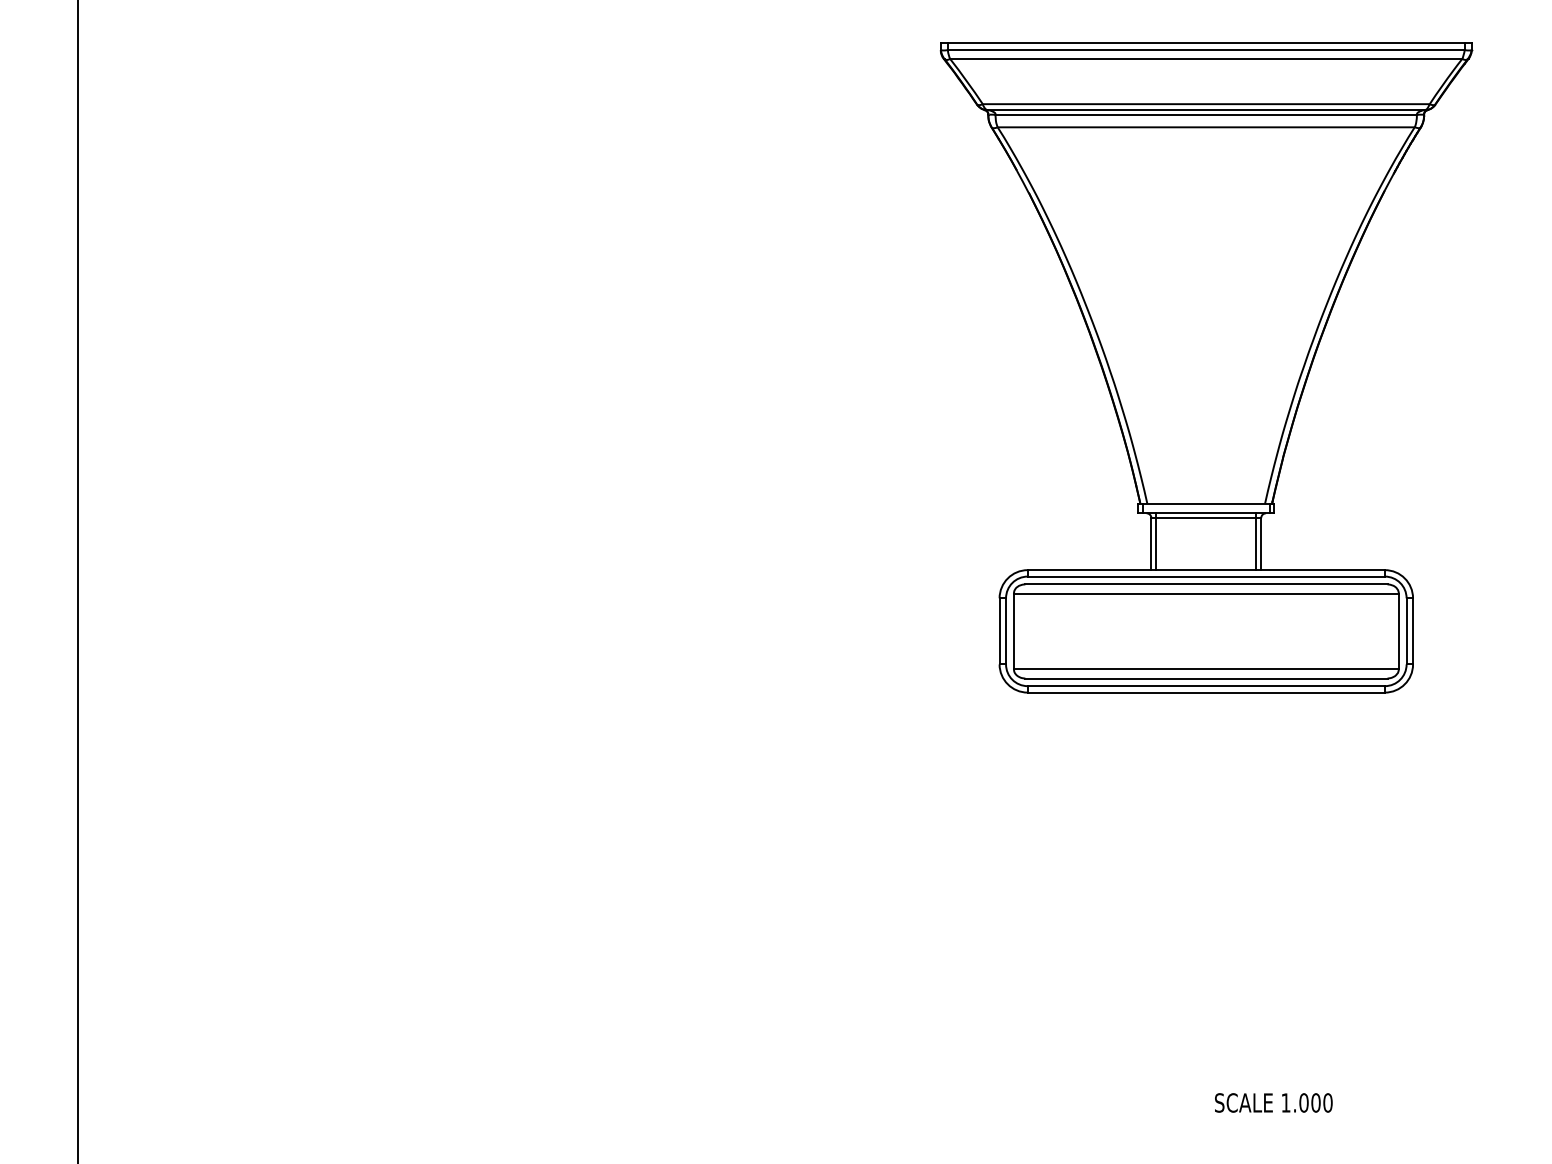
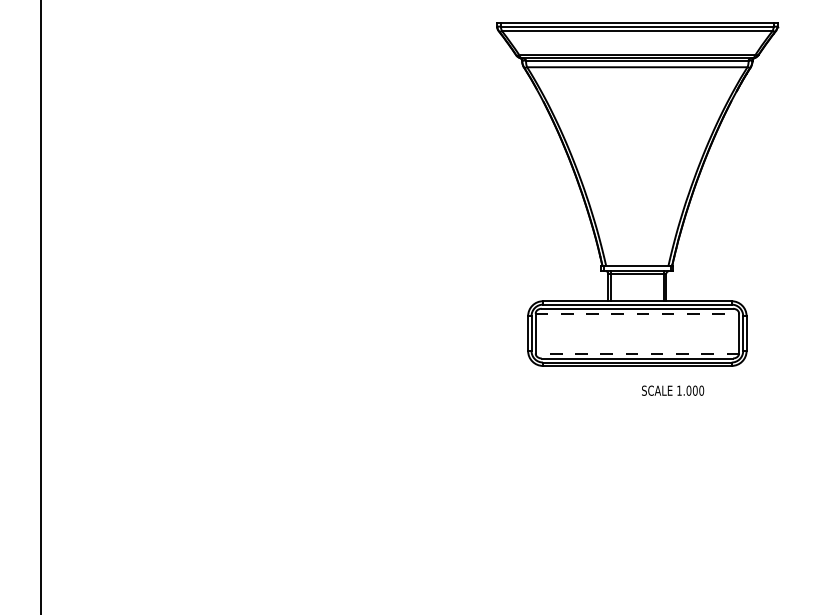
line: (1206, 593) -> (637, 313), solid -> dashed
line: (1206, 669) -> (637, 353), solid -> dashed
text: (1274, 1102) -> (673, 390), moved

